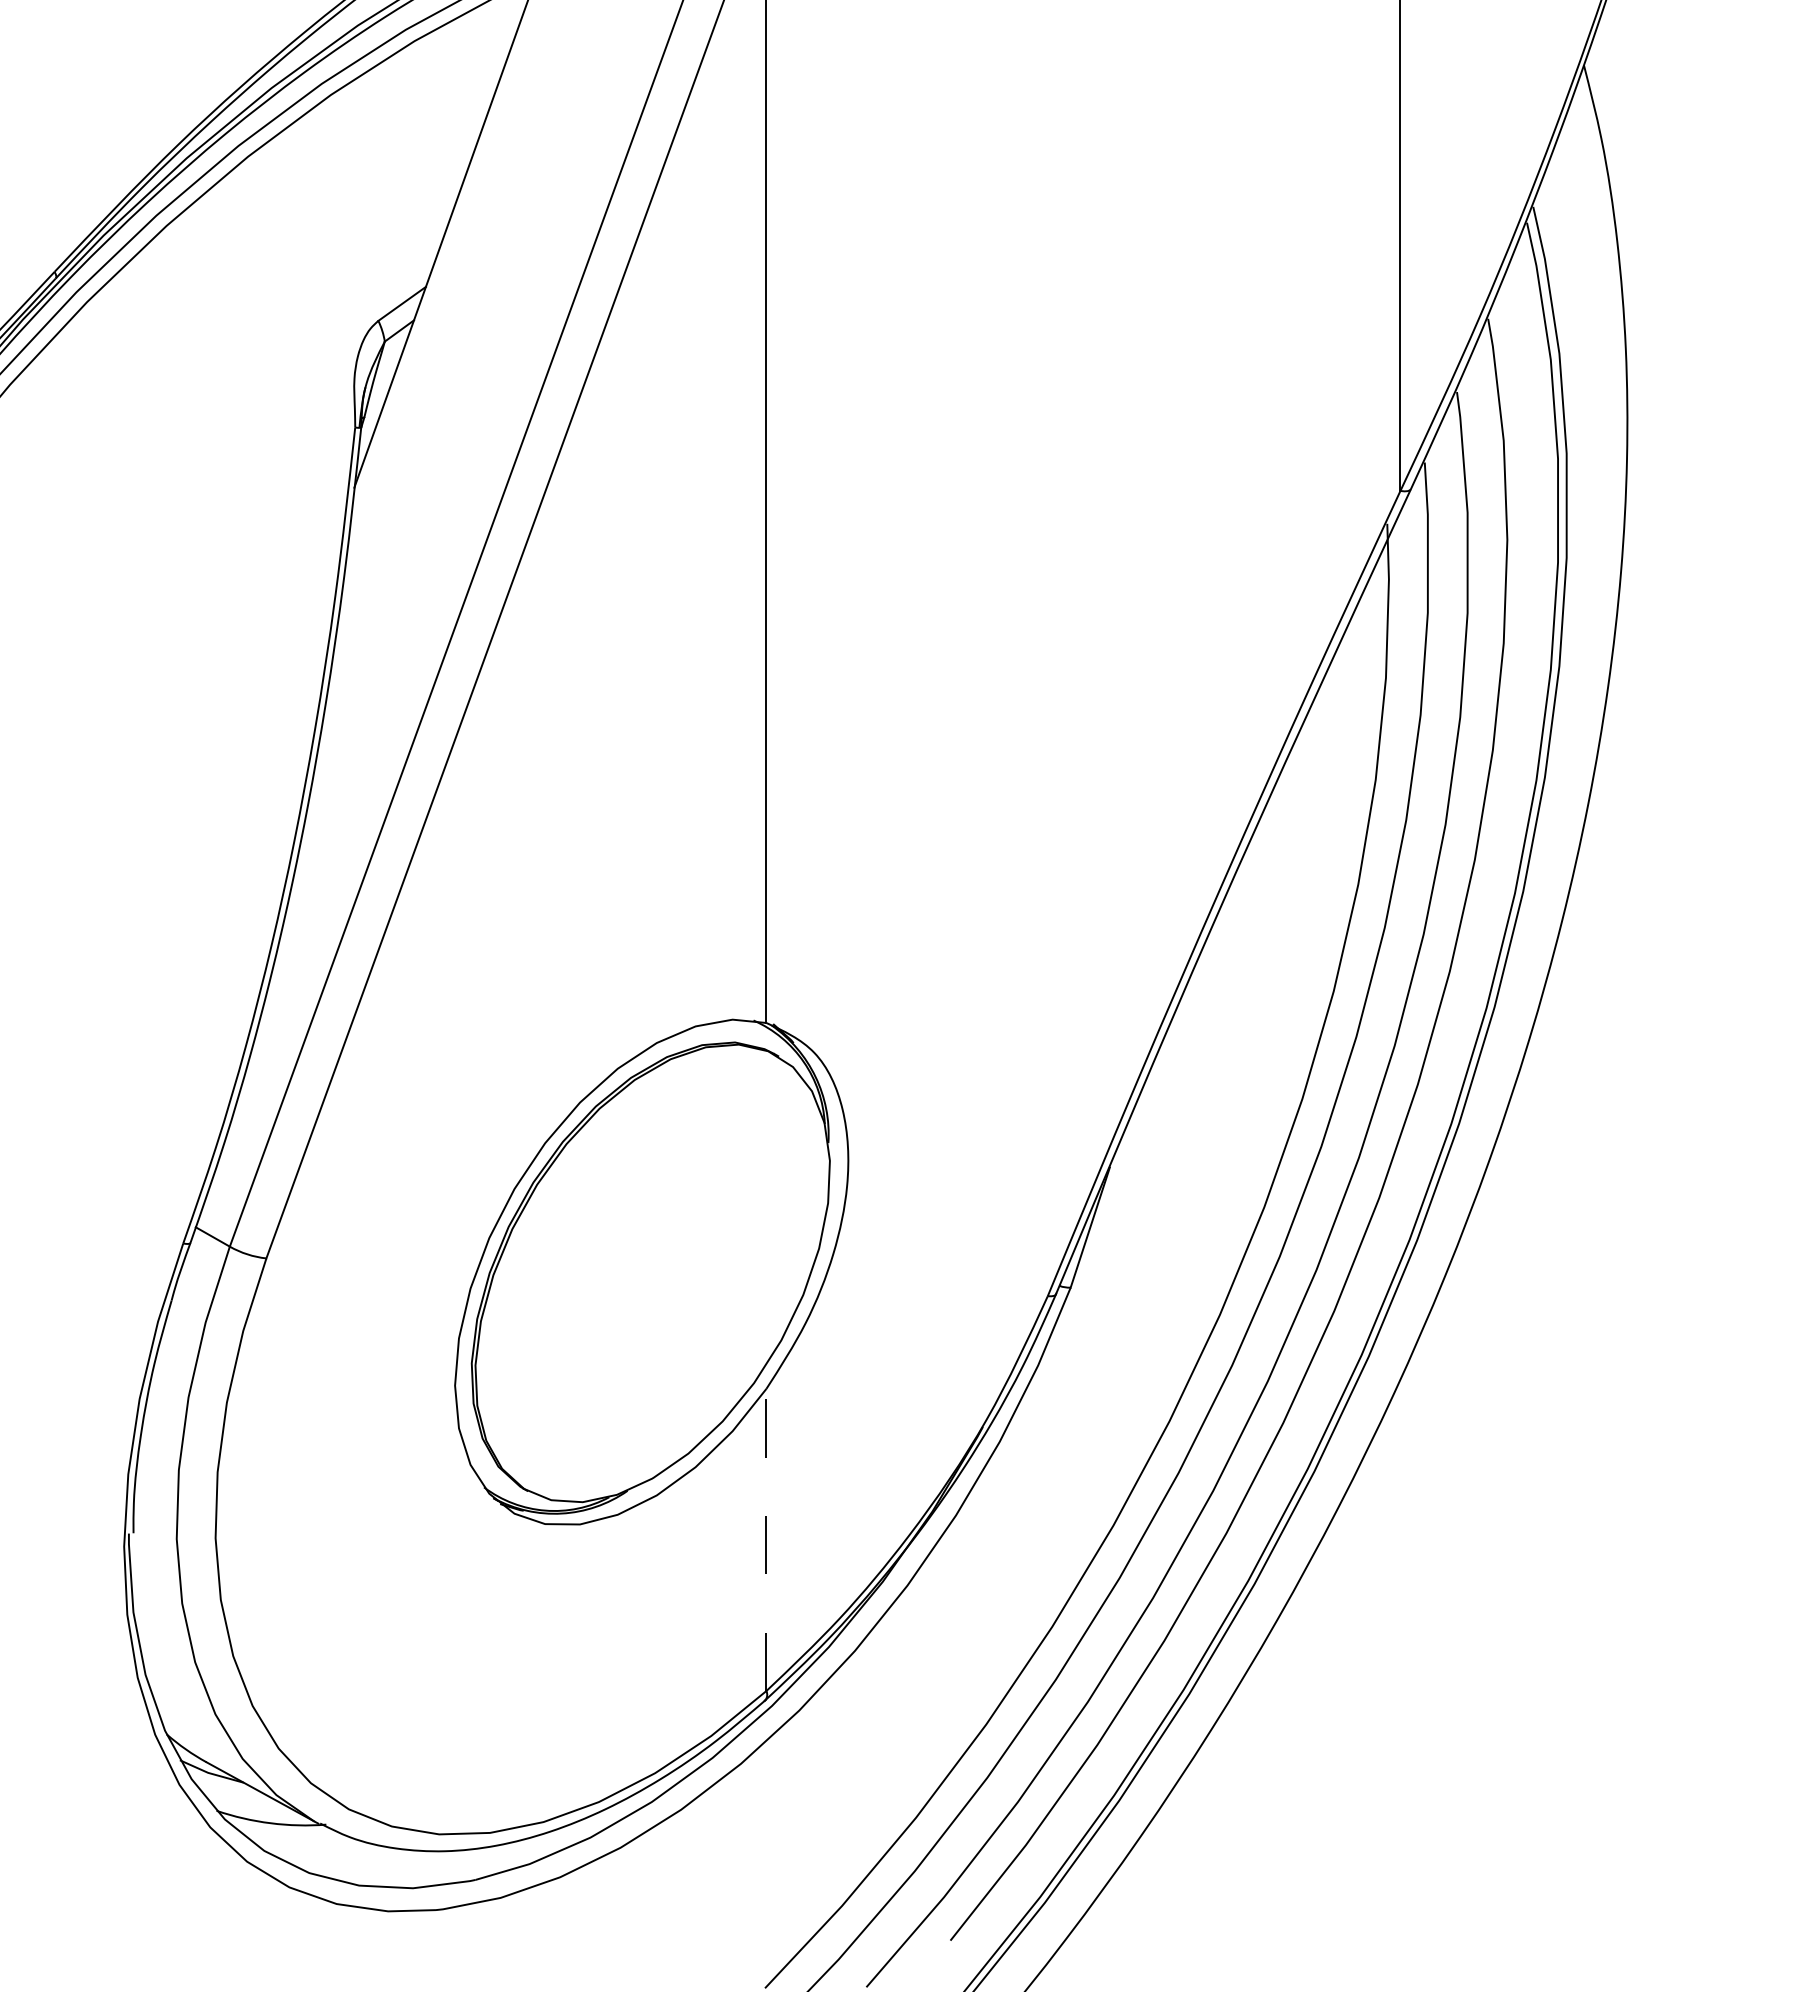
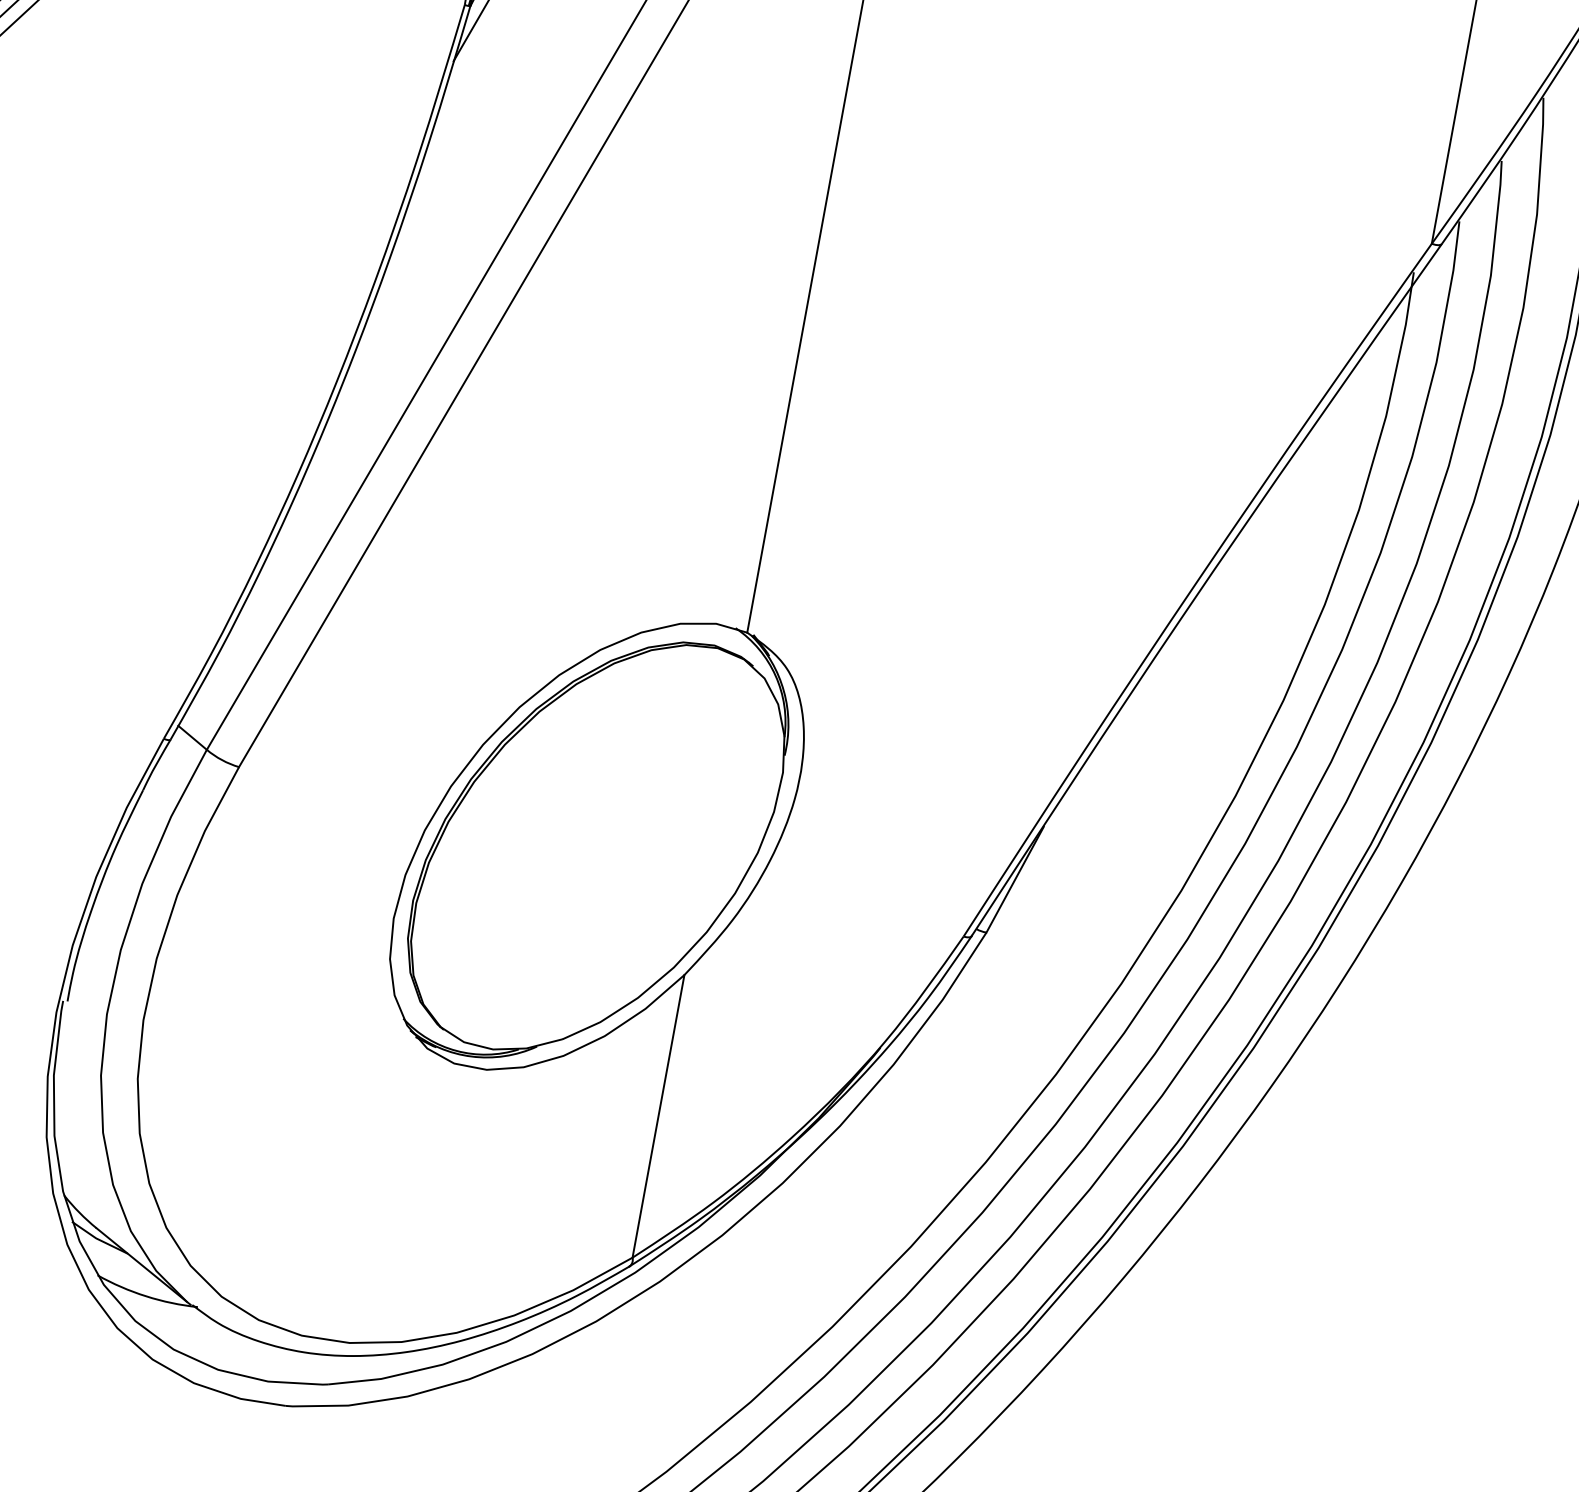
line: (766, 1539) -> (658, 1115), dashed -> solid

